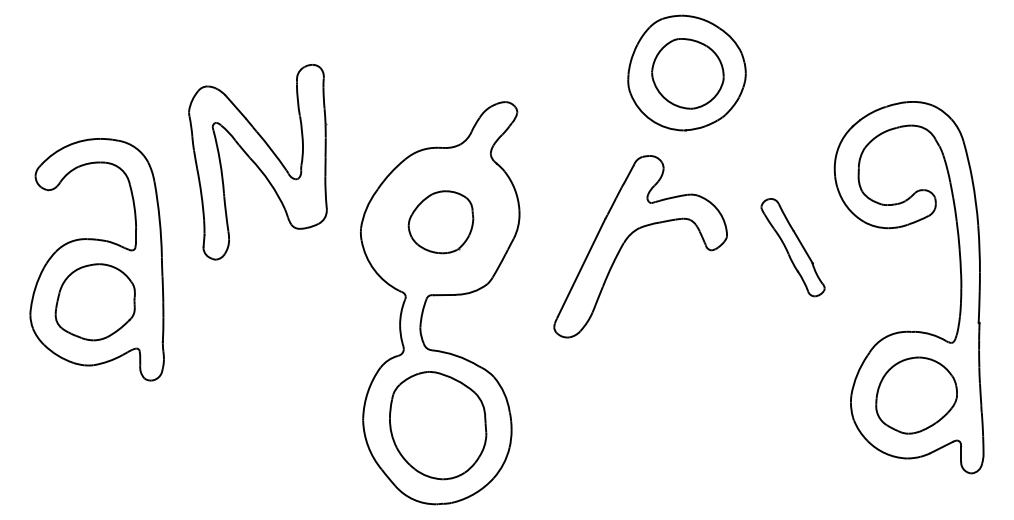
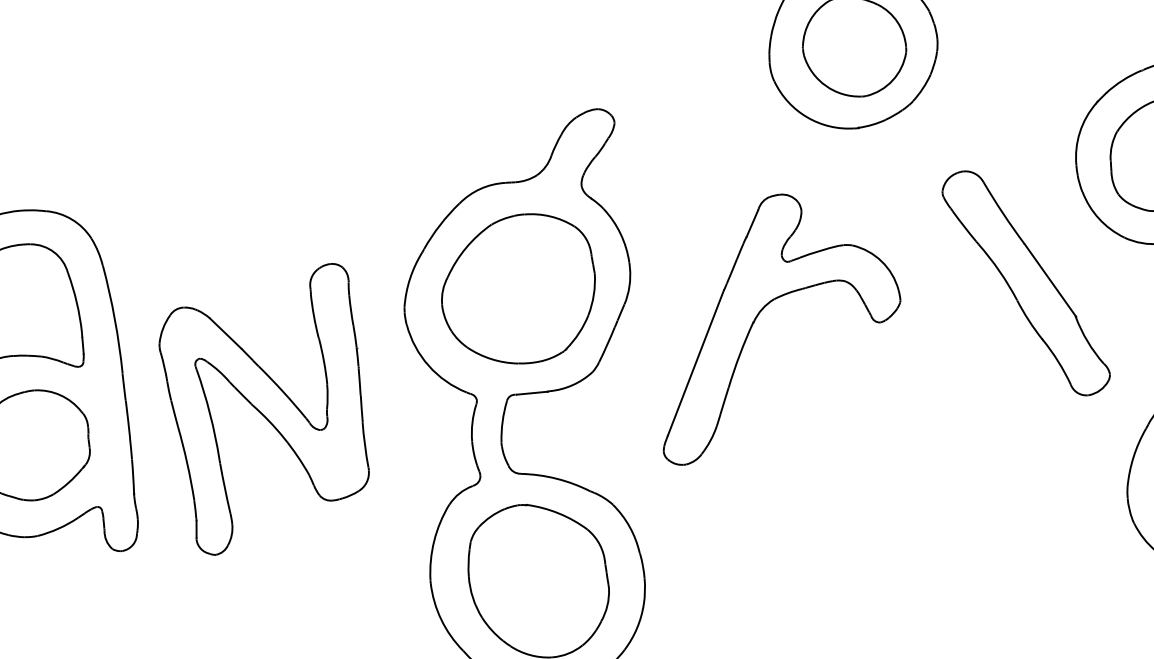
part: (257, 162) -> (263, 410), moved
part: (440, 221) -> (517, 288), size x1.67
part: (632, 234) -> (764, 309), moved
part: (792, 247) -> (1025, 283), size x1.67

